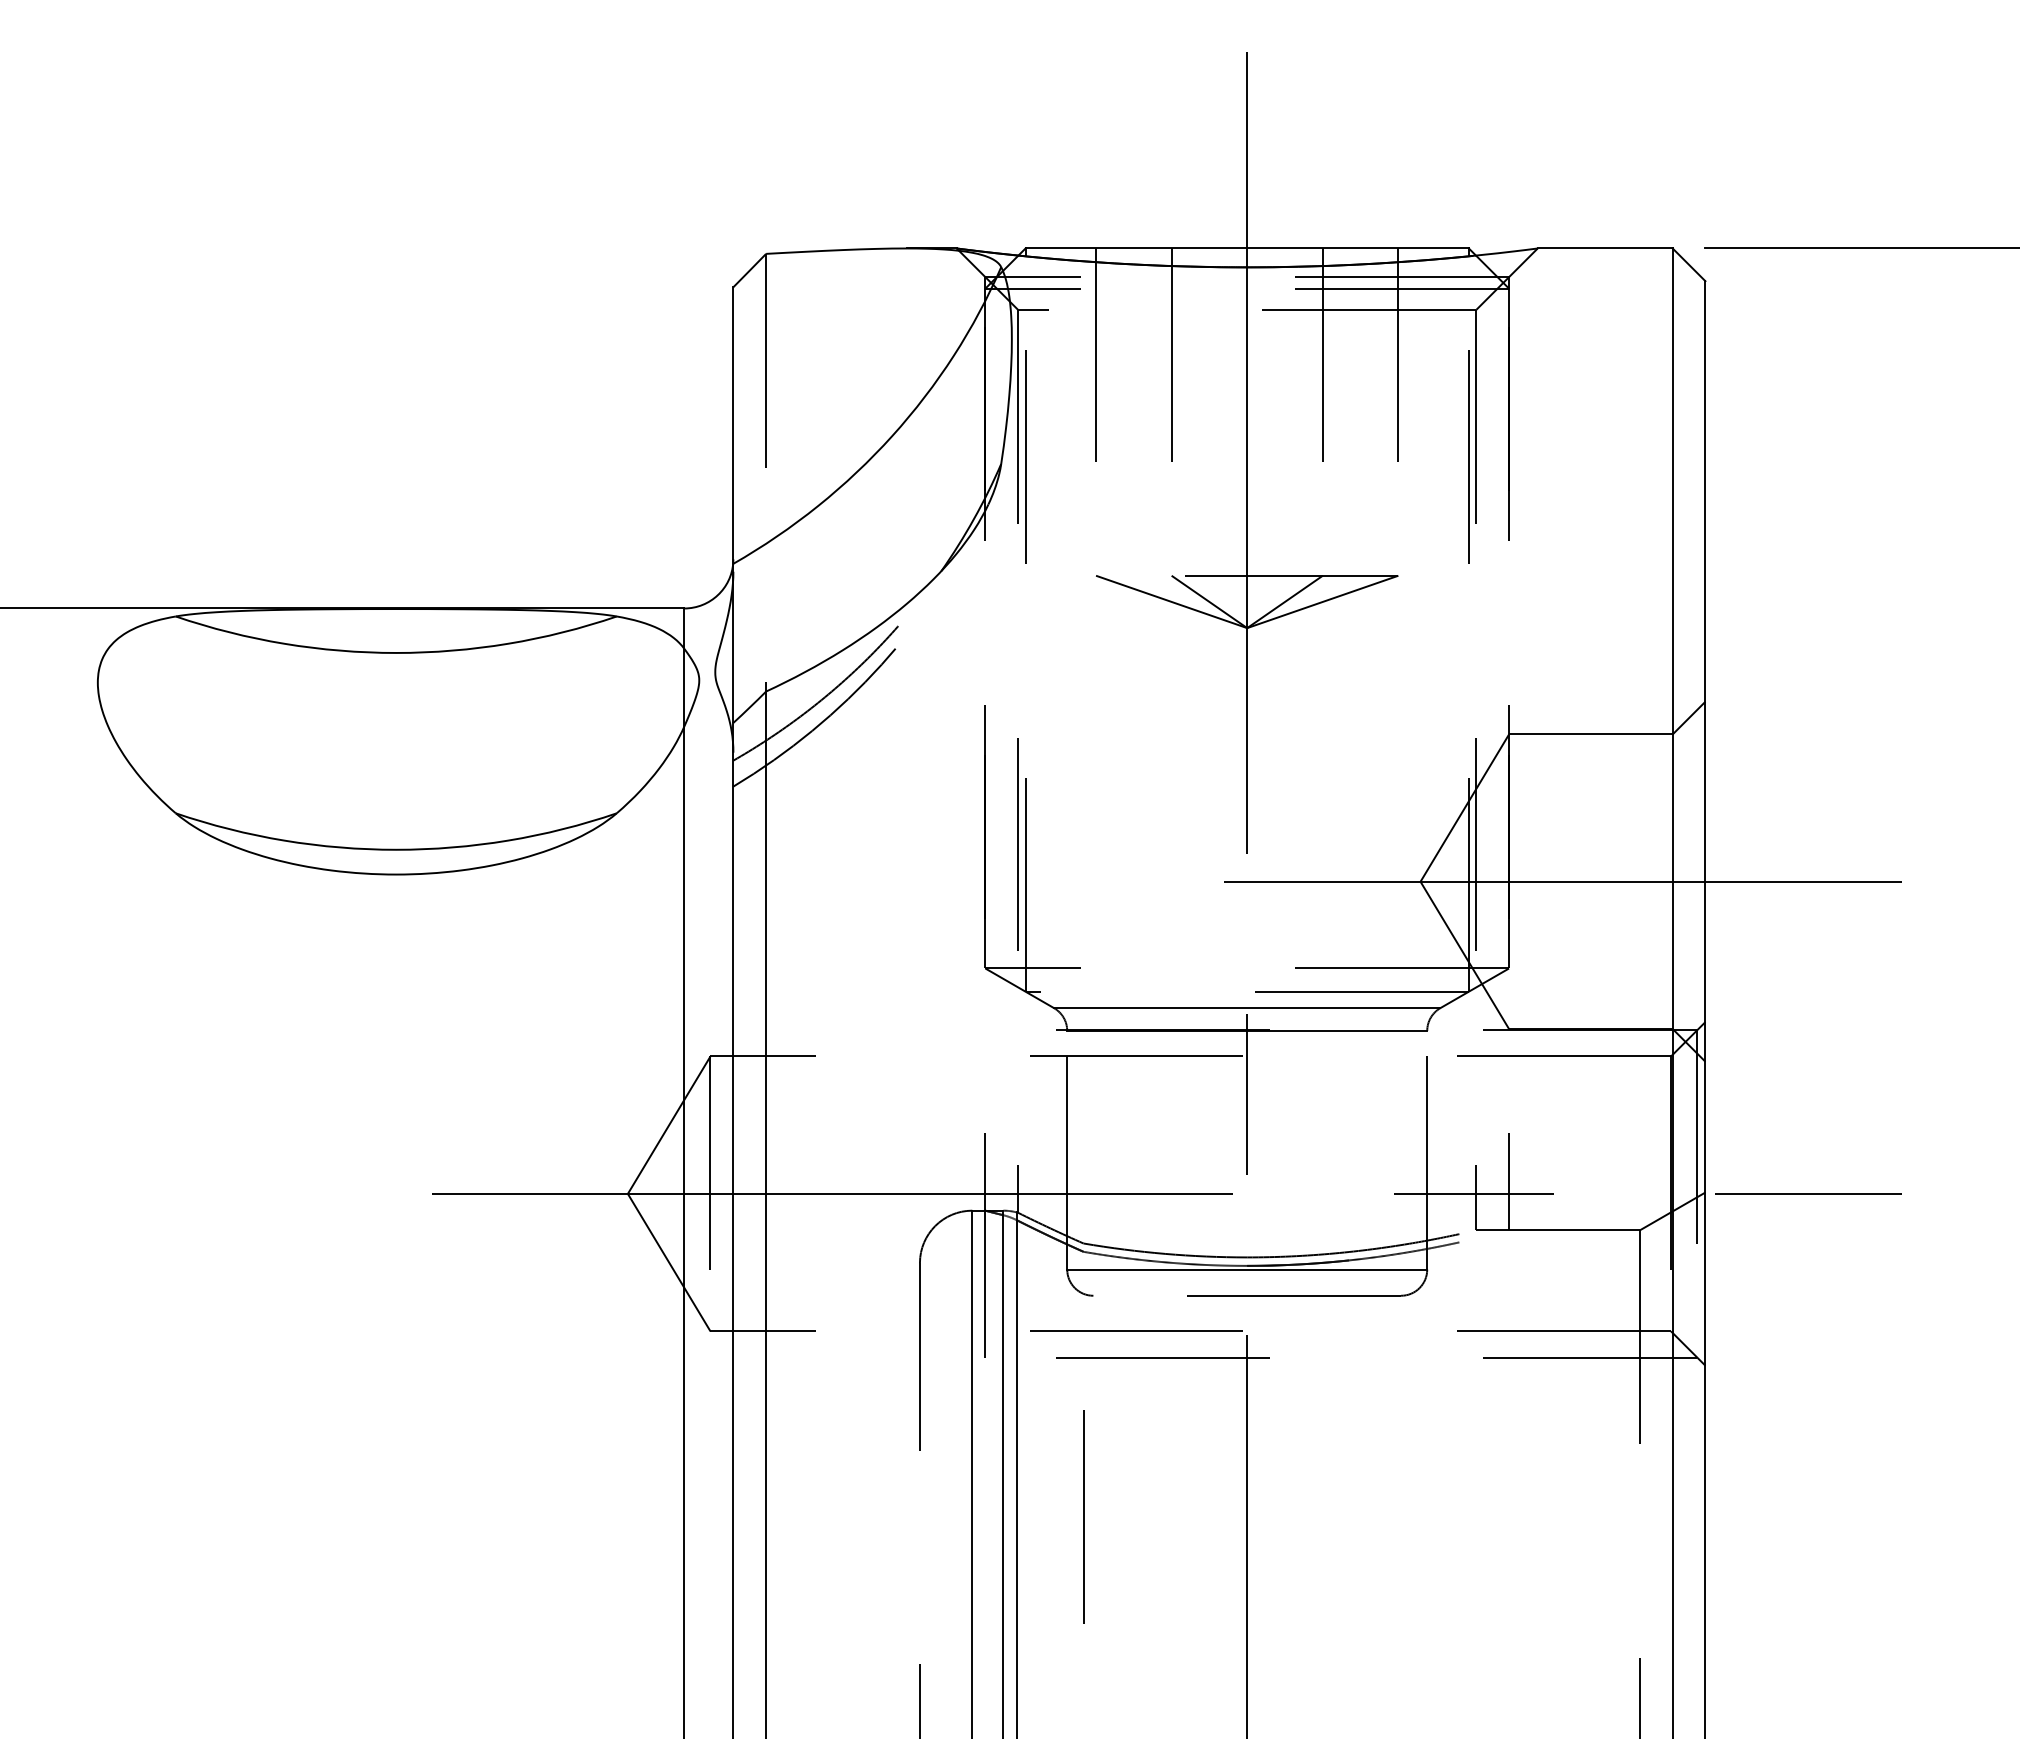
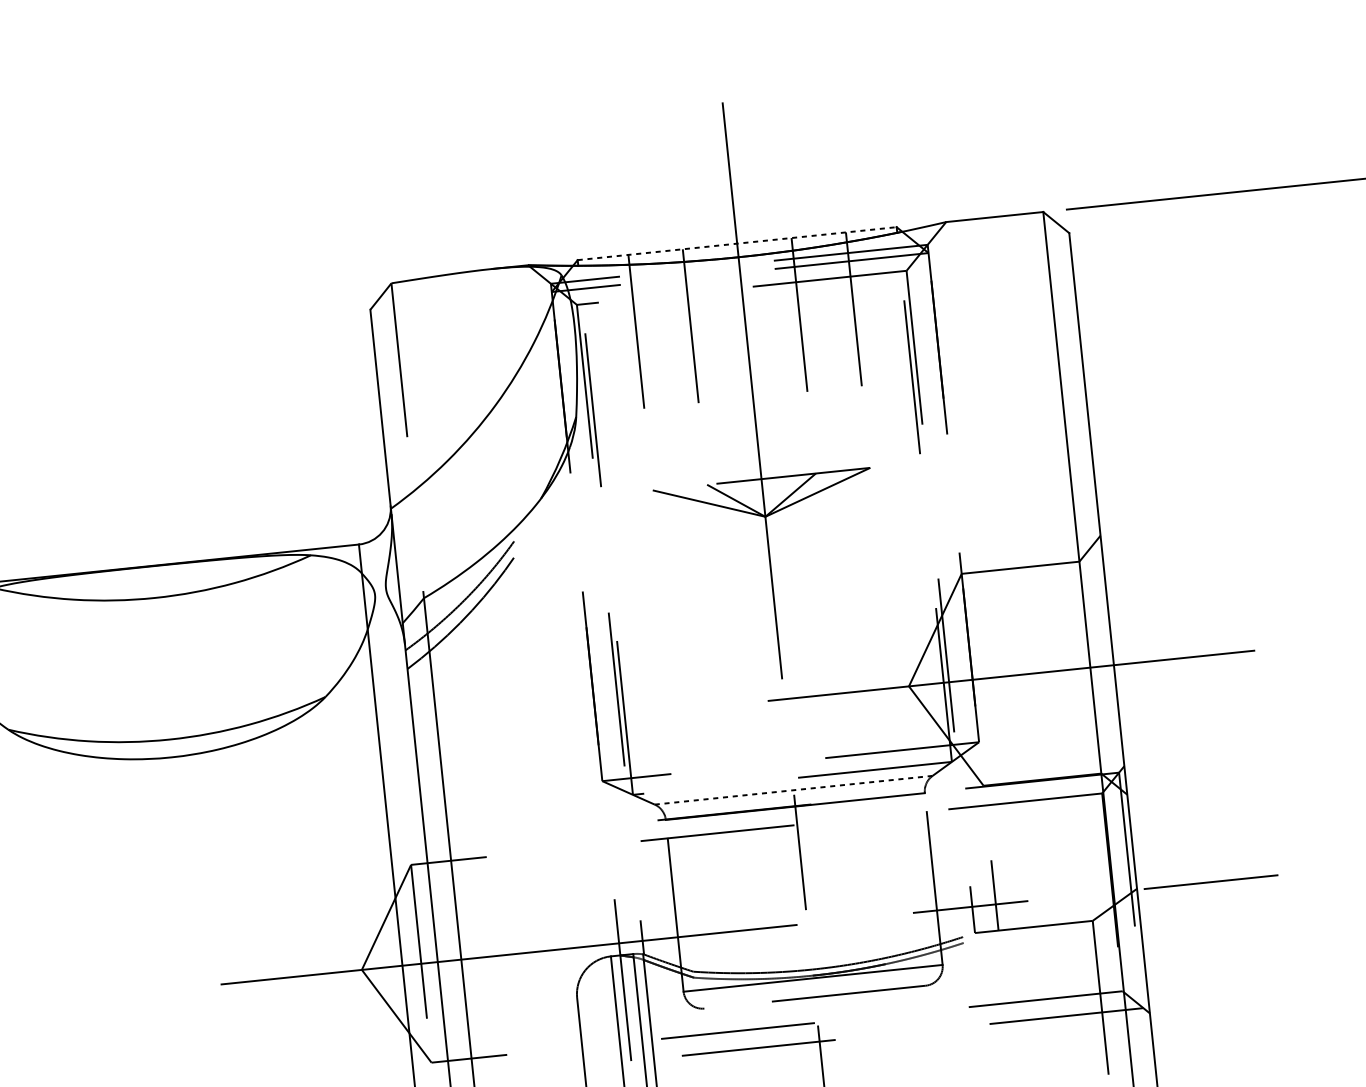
line: (1247, 248) -> (737, 243), solid -> dashed
line: (1247, 1008) -> (793, 790), solid -> dashed

